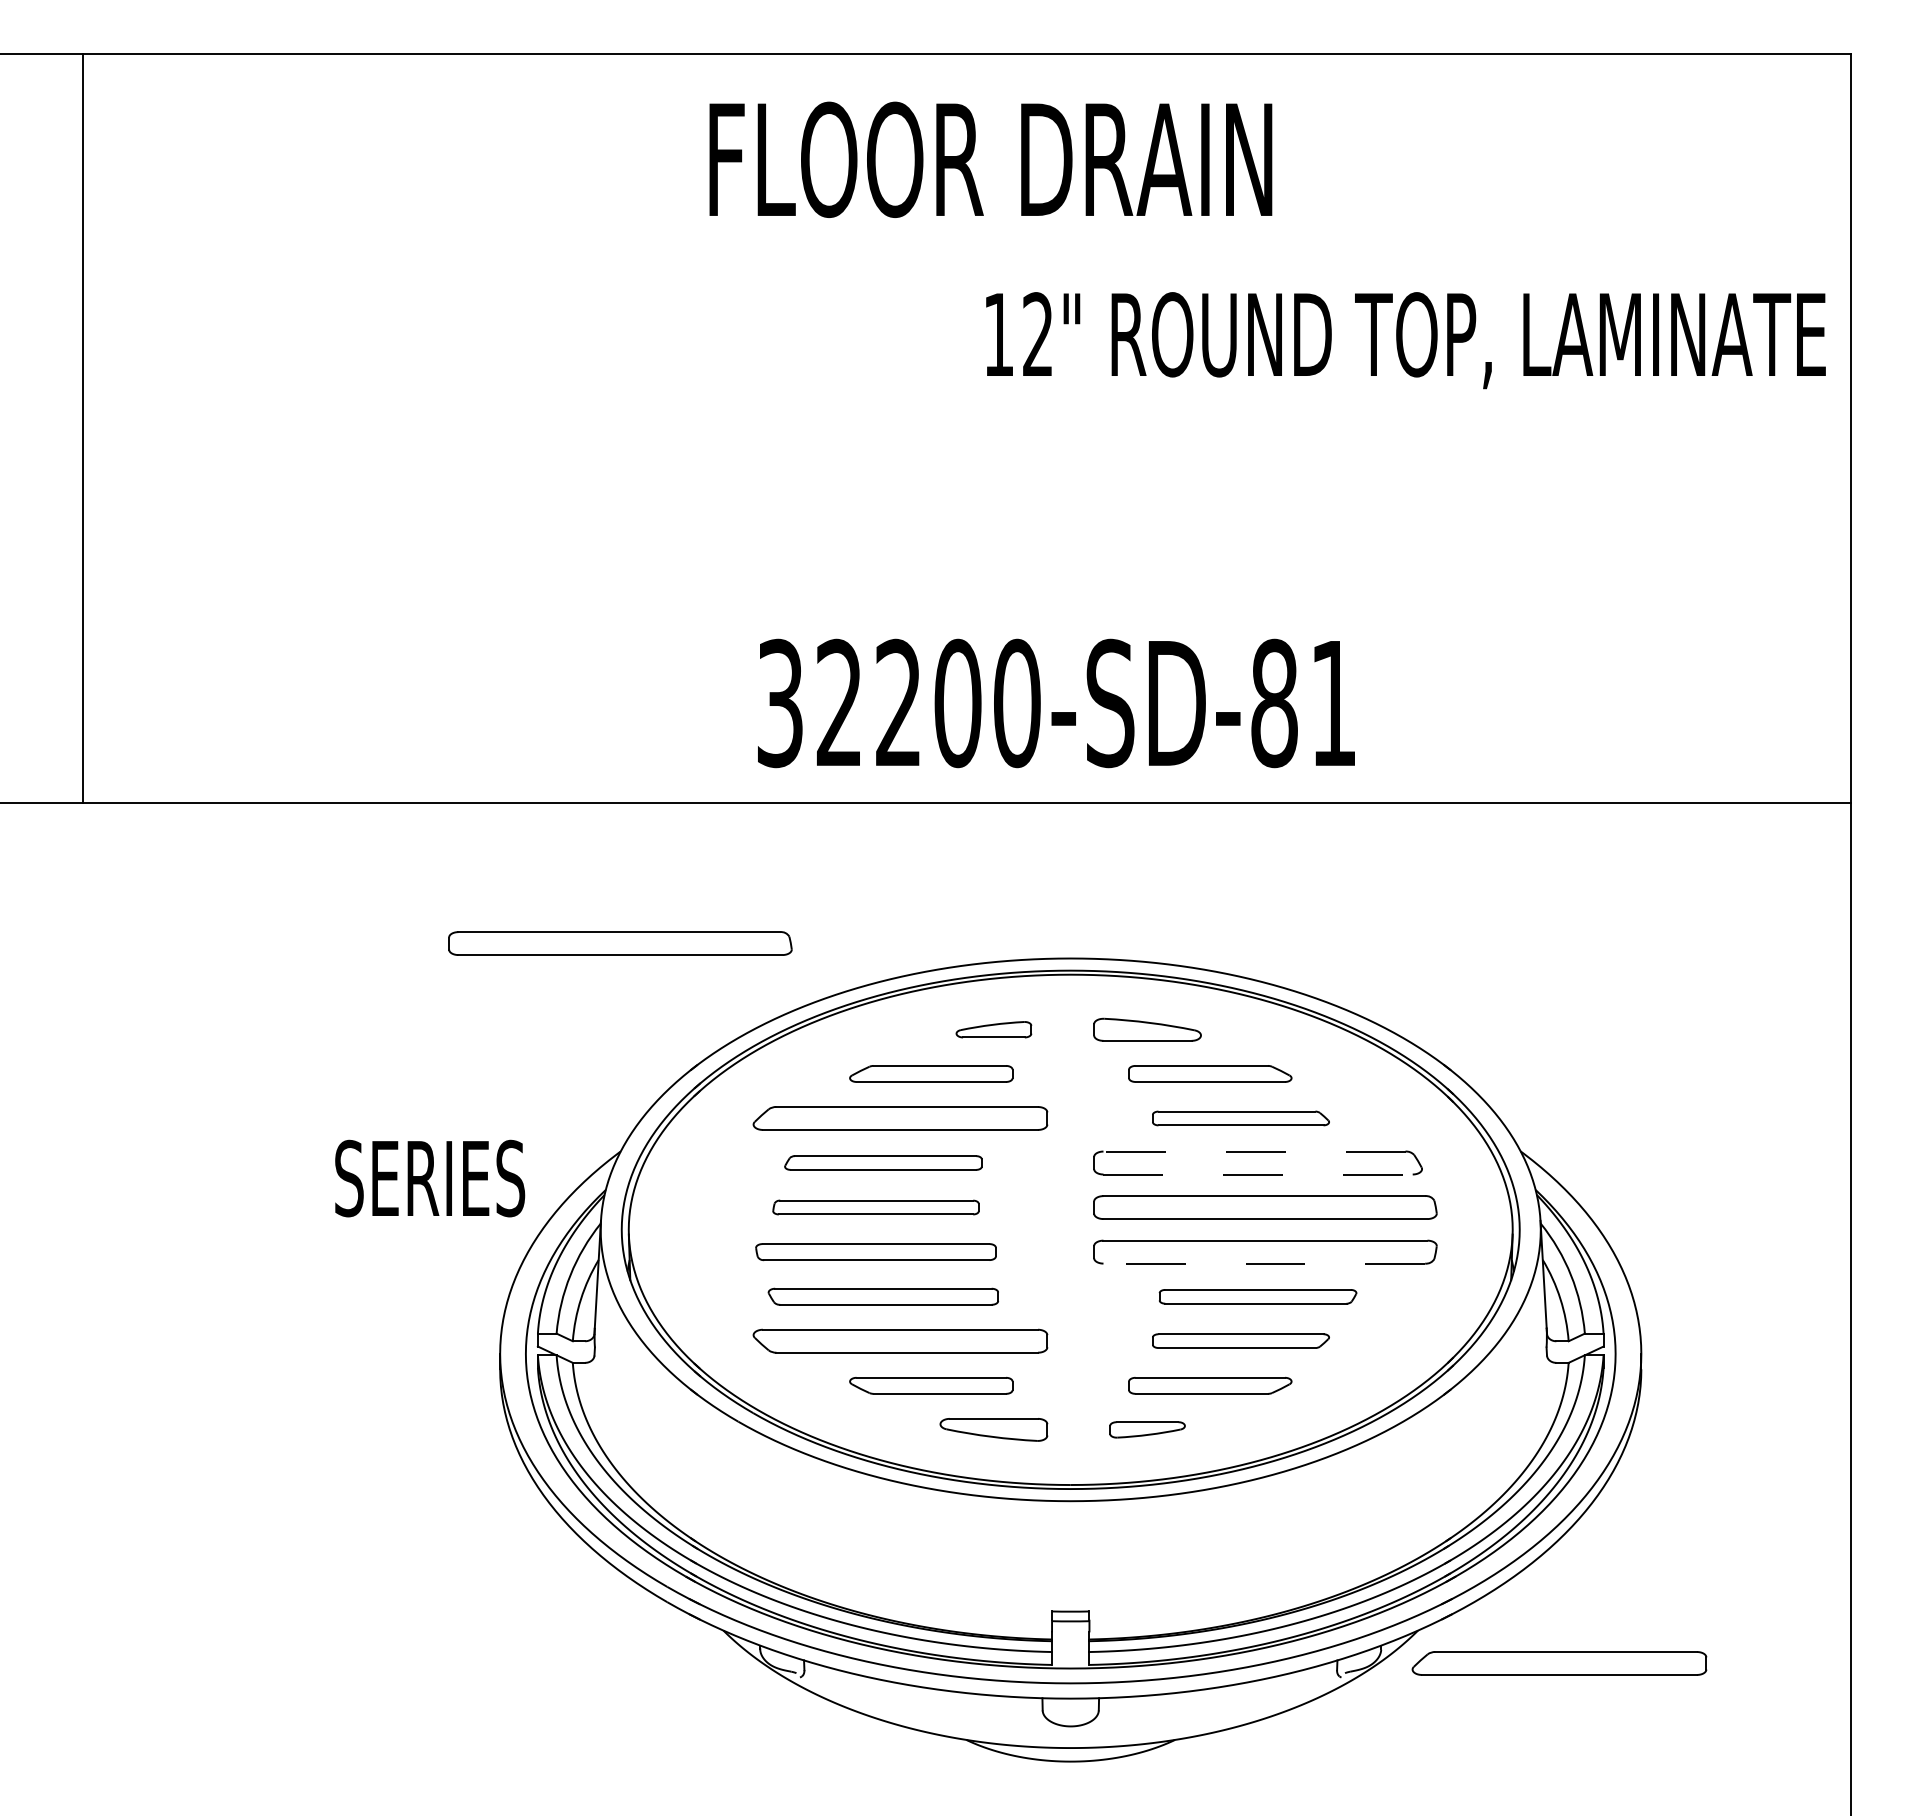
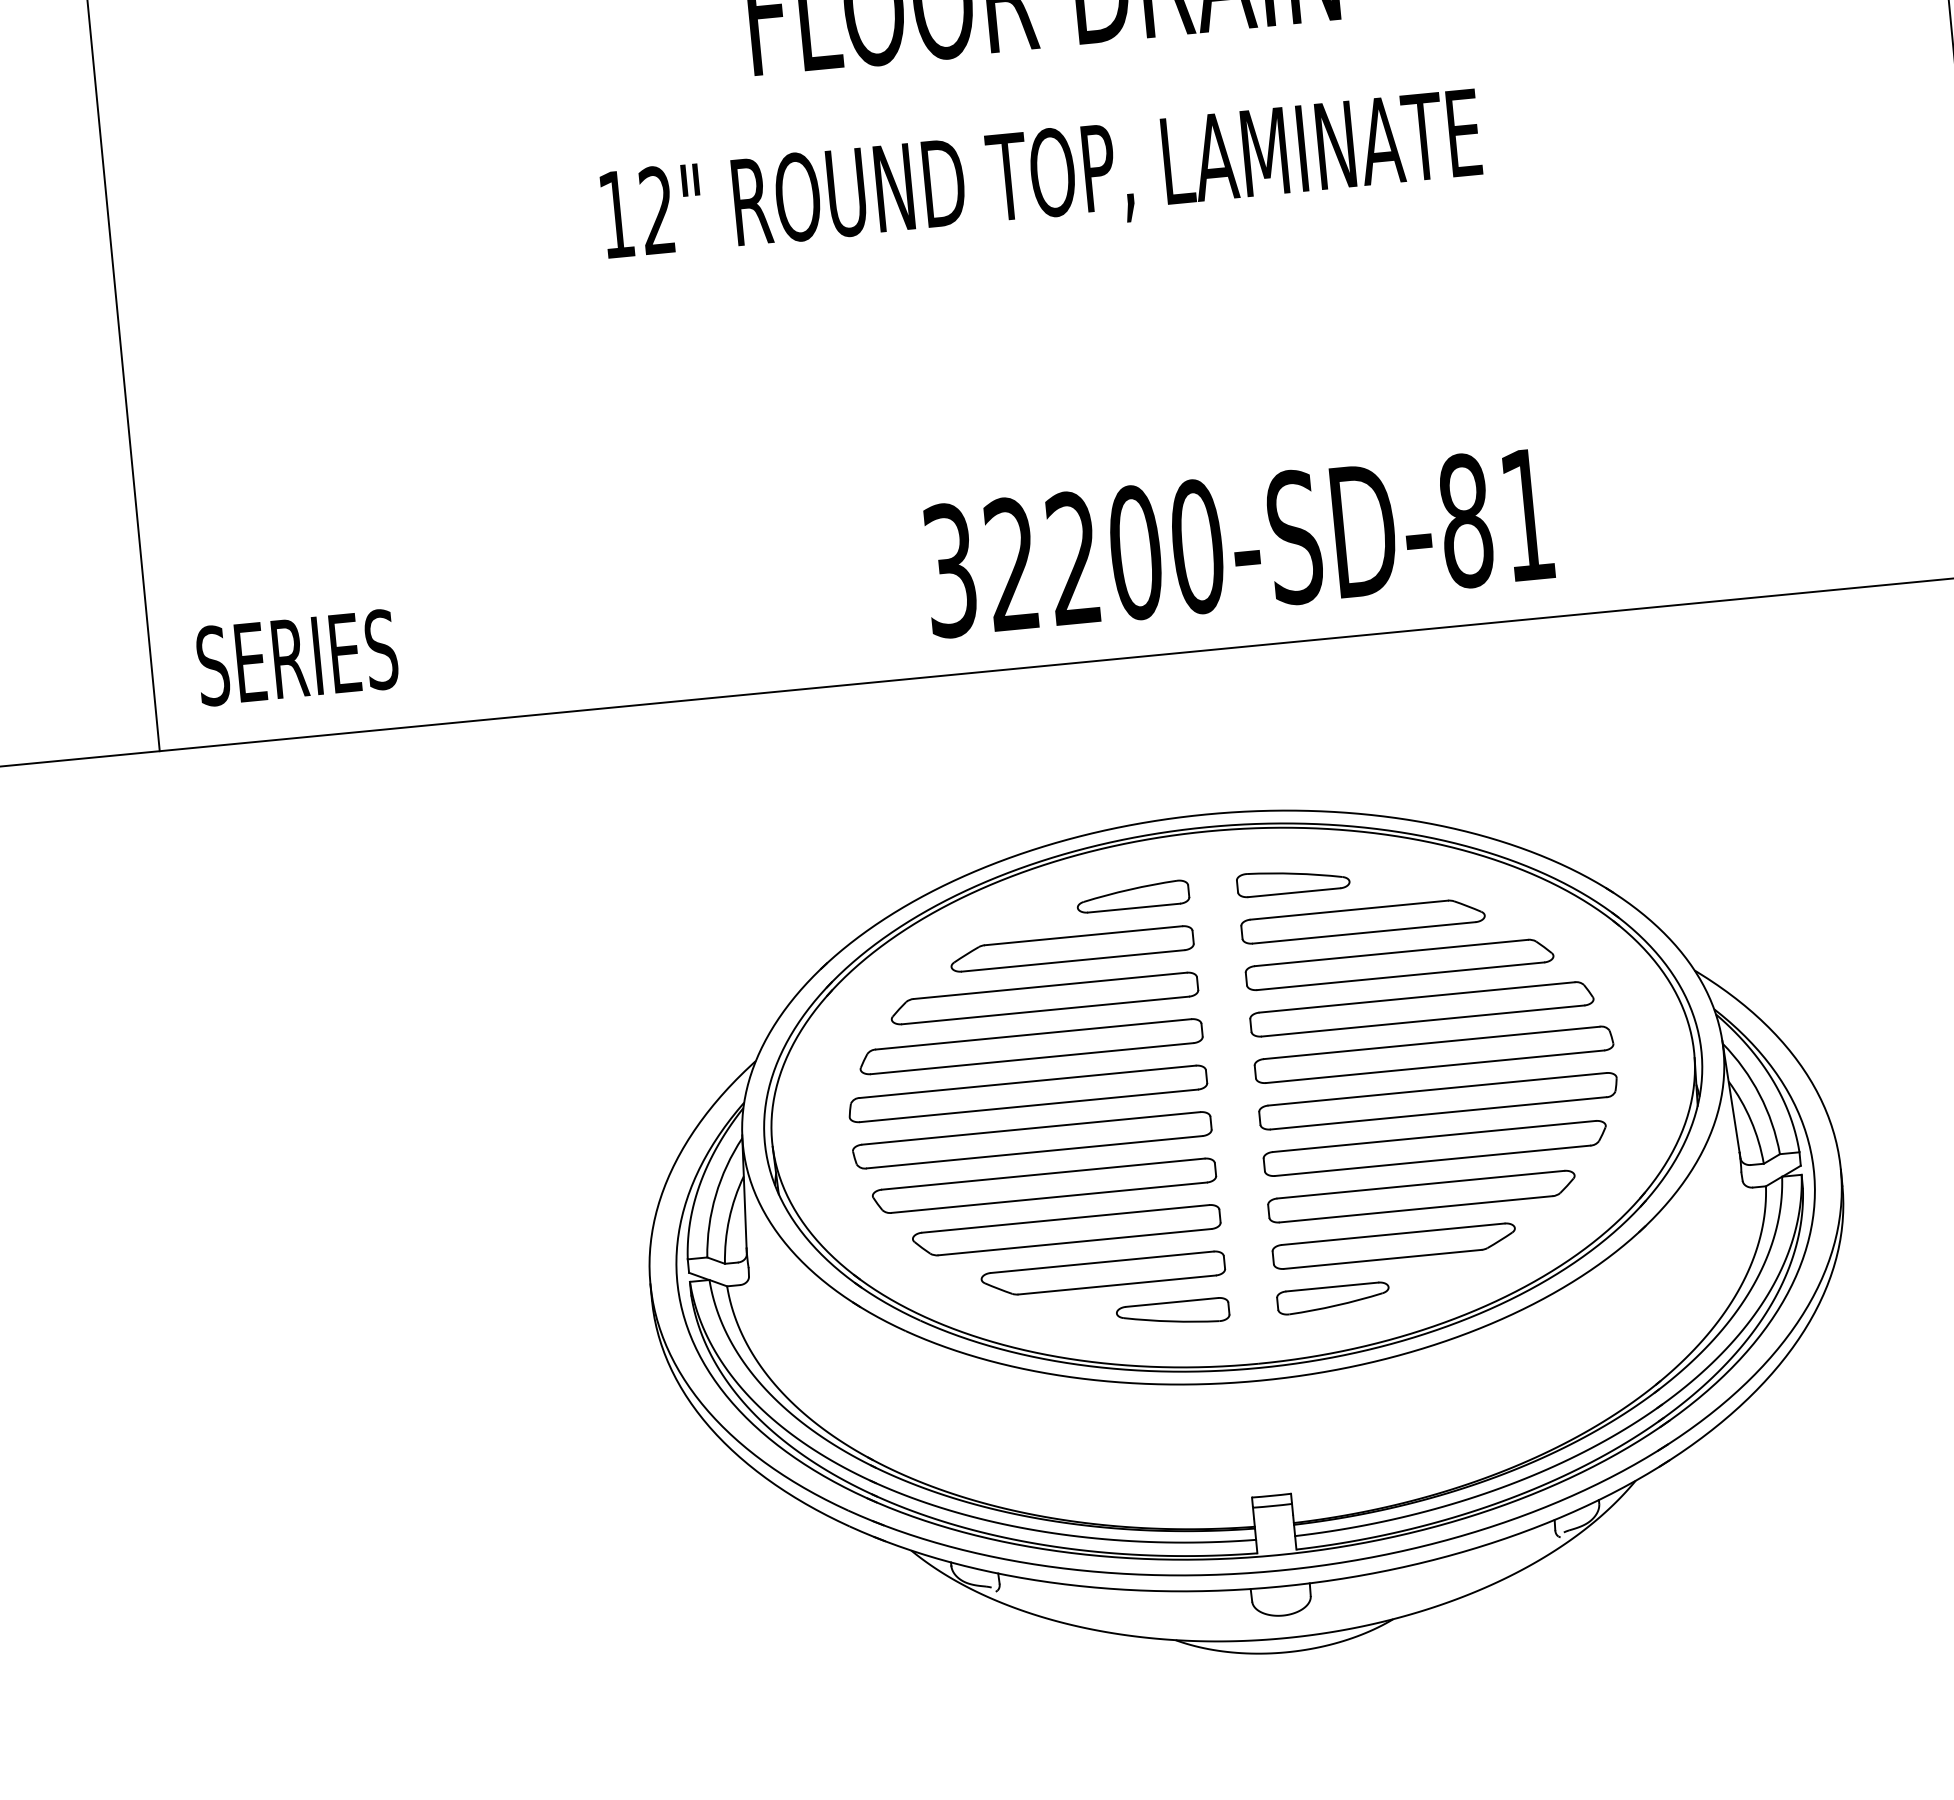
text: (1405, 340) -> (1041, 179), moved
text: (1056, 703) -> (1238, 542), moved
part: (620, 943) -> (734, 844), removed
part: (993, 1029) -> (1132, 896), size x1.43
part: (931, 1073) -> (1072, 948), size x1.43
part: (1210, 1073) -> (1363, 920), size x1.43
part: (1240, 1118) -> (1399, 964), size x1.67
line: (1254, 1151) -> (1417, 997), dashed -> solid
part: (883, 1162) -> (1031, 1046), size x1.67
line: (1258, 1174) -> (1423, 1020), dashed -> solid
text: (430, 1178) -> (297, 657), moved
part: (875, 1207) -> (1027, 1093), size x1.67
part: (875, 1251) -> (1031, 1139), size x1.43
line: (1264, 1263) -> (1438, 1113), dashed -> solid
part: (883, 1296) -> (1044, 1185), size x1.43
part: (1257, 1296) -> (1434, 1148), size x1.67
part: (1240, 1340) -> (1421, 1195), size x1.67
part: (931, 1385) -> (1103, 1273), size x1.43
part: (1210, 1385) -> (1394, 1245), size x1.43
part: (1147, 1429) -> (1333, 1298), size x1.43
part: (1559, 1663) -> (1786, 1500), removed

